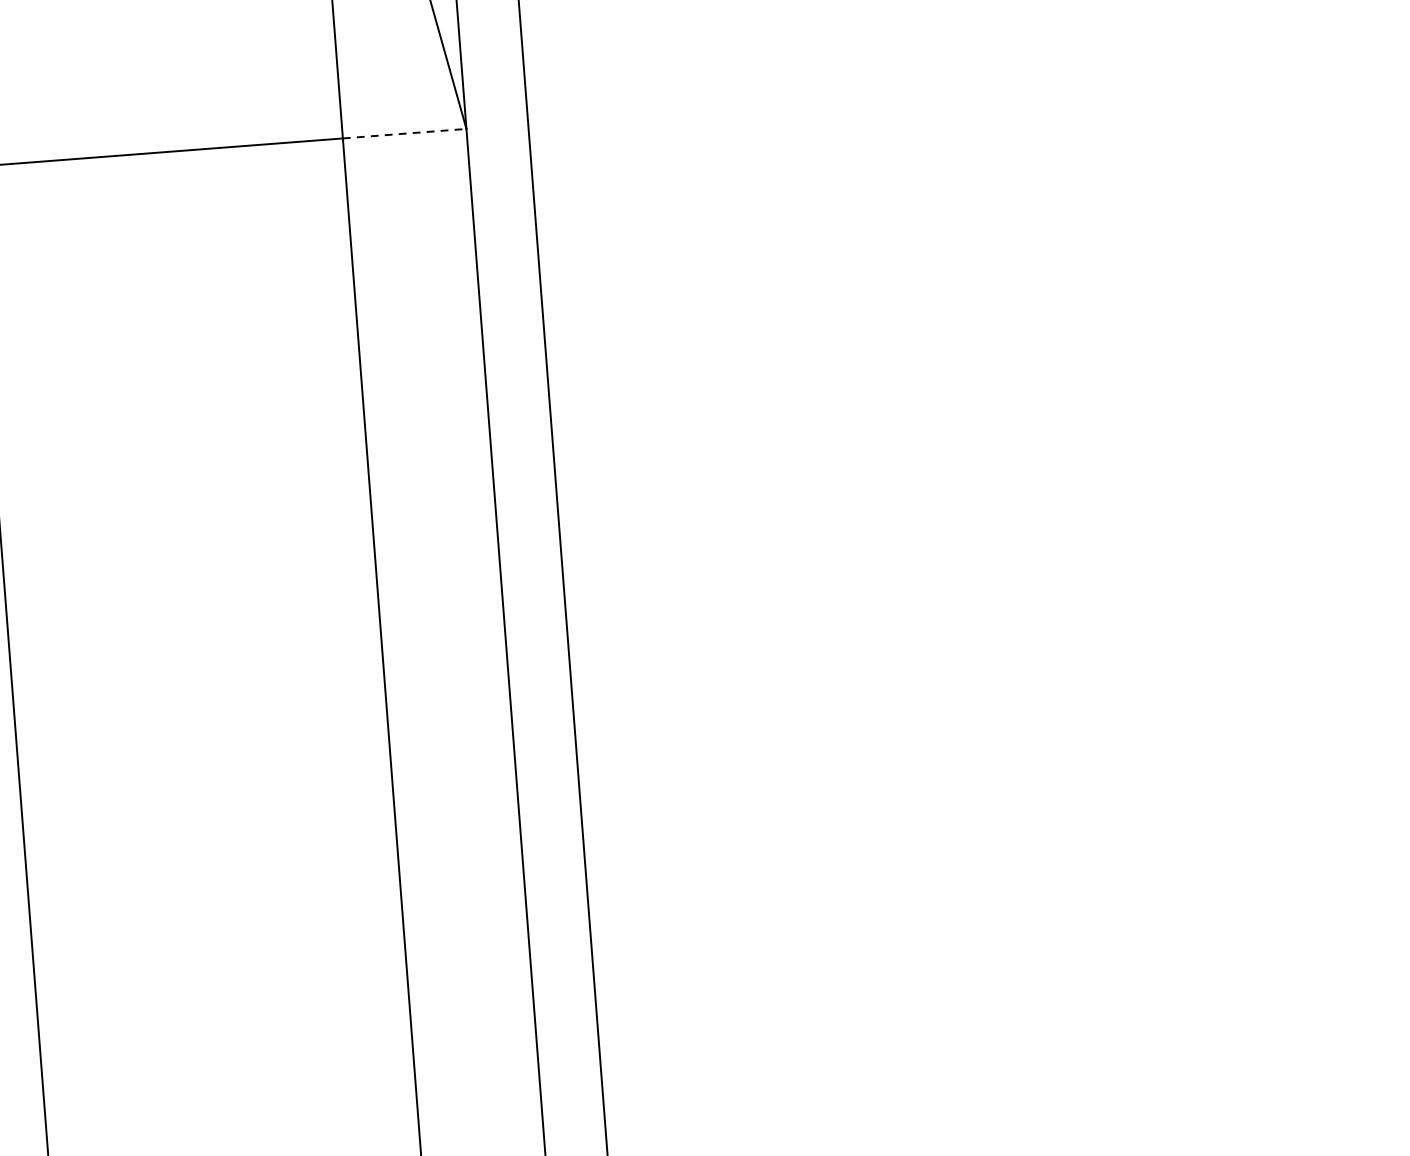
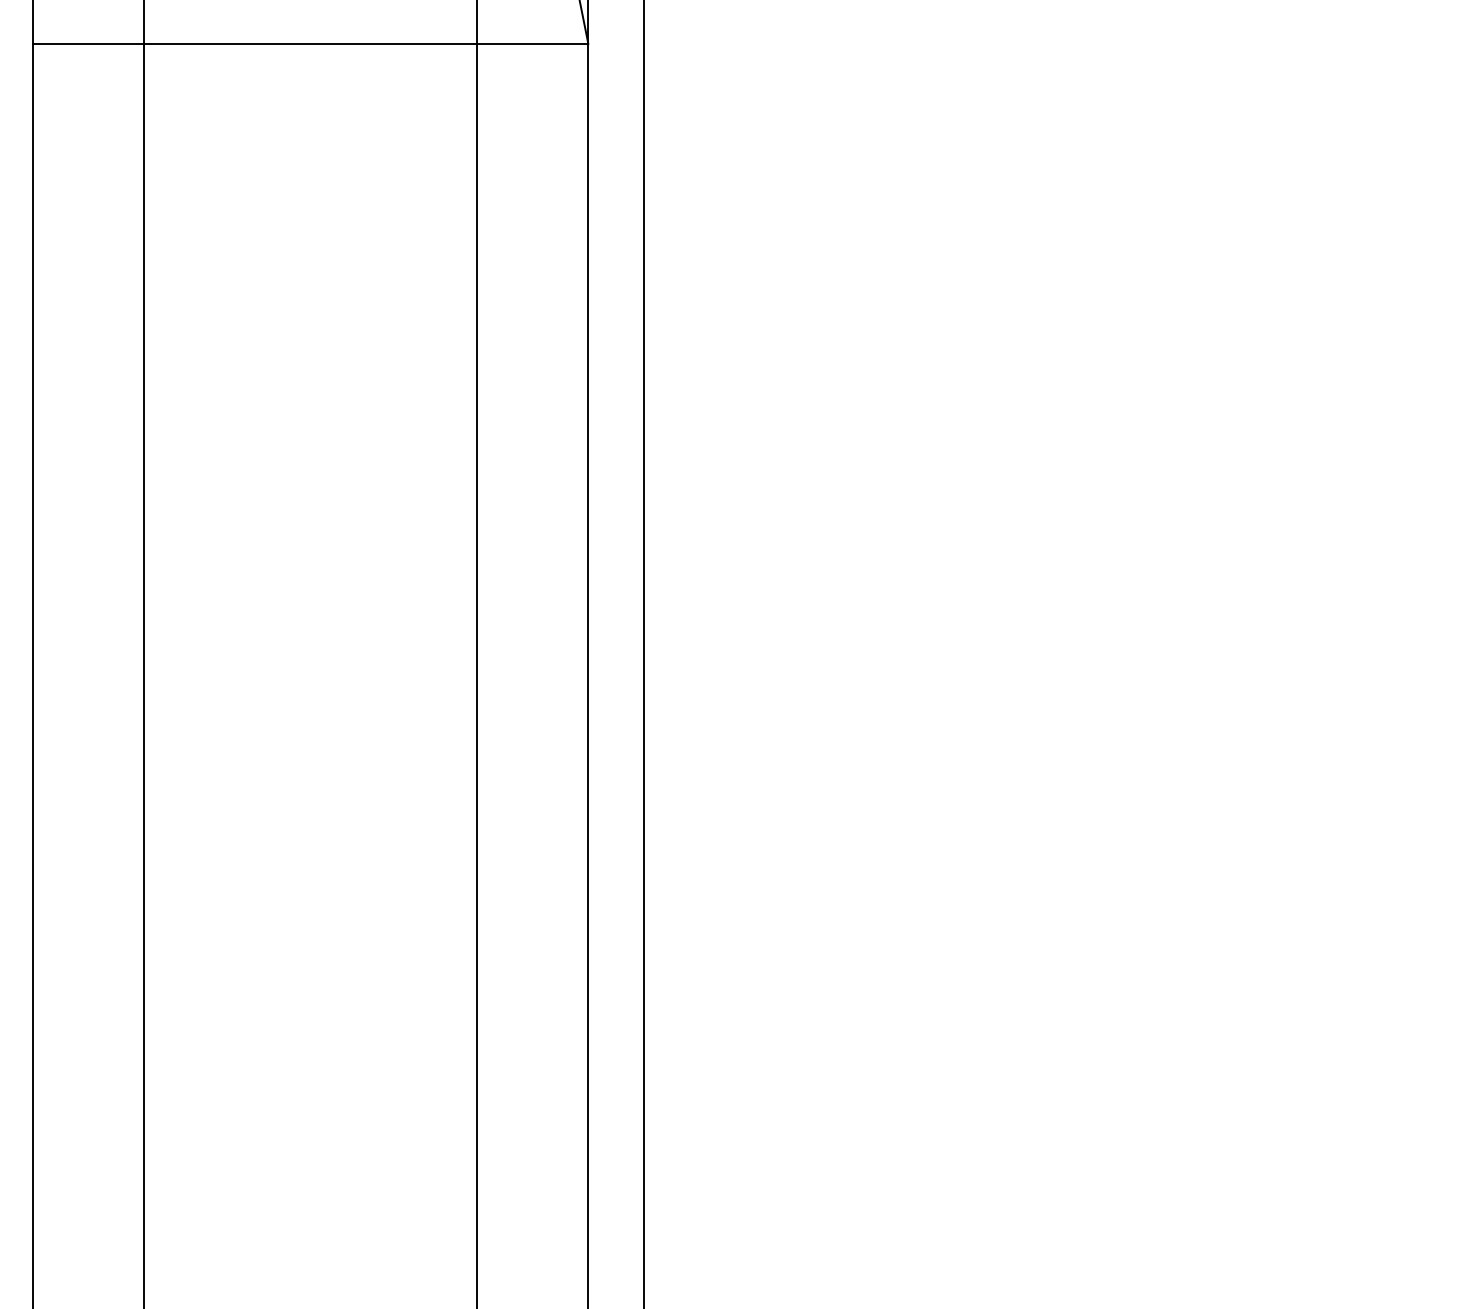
line: (404, 133) -> (532, 43), dashed -> solid

